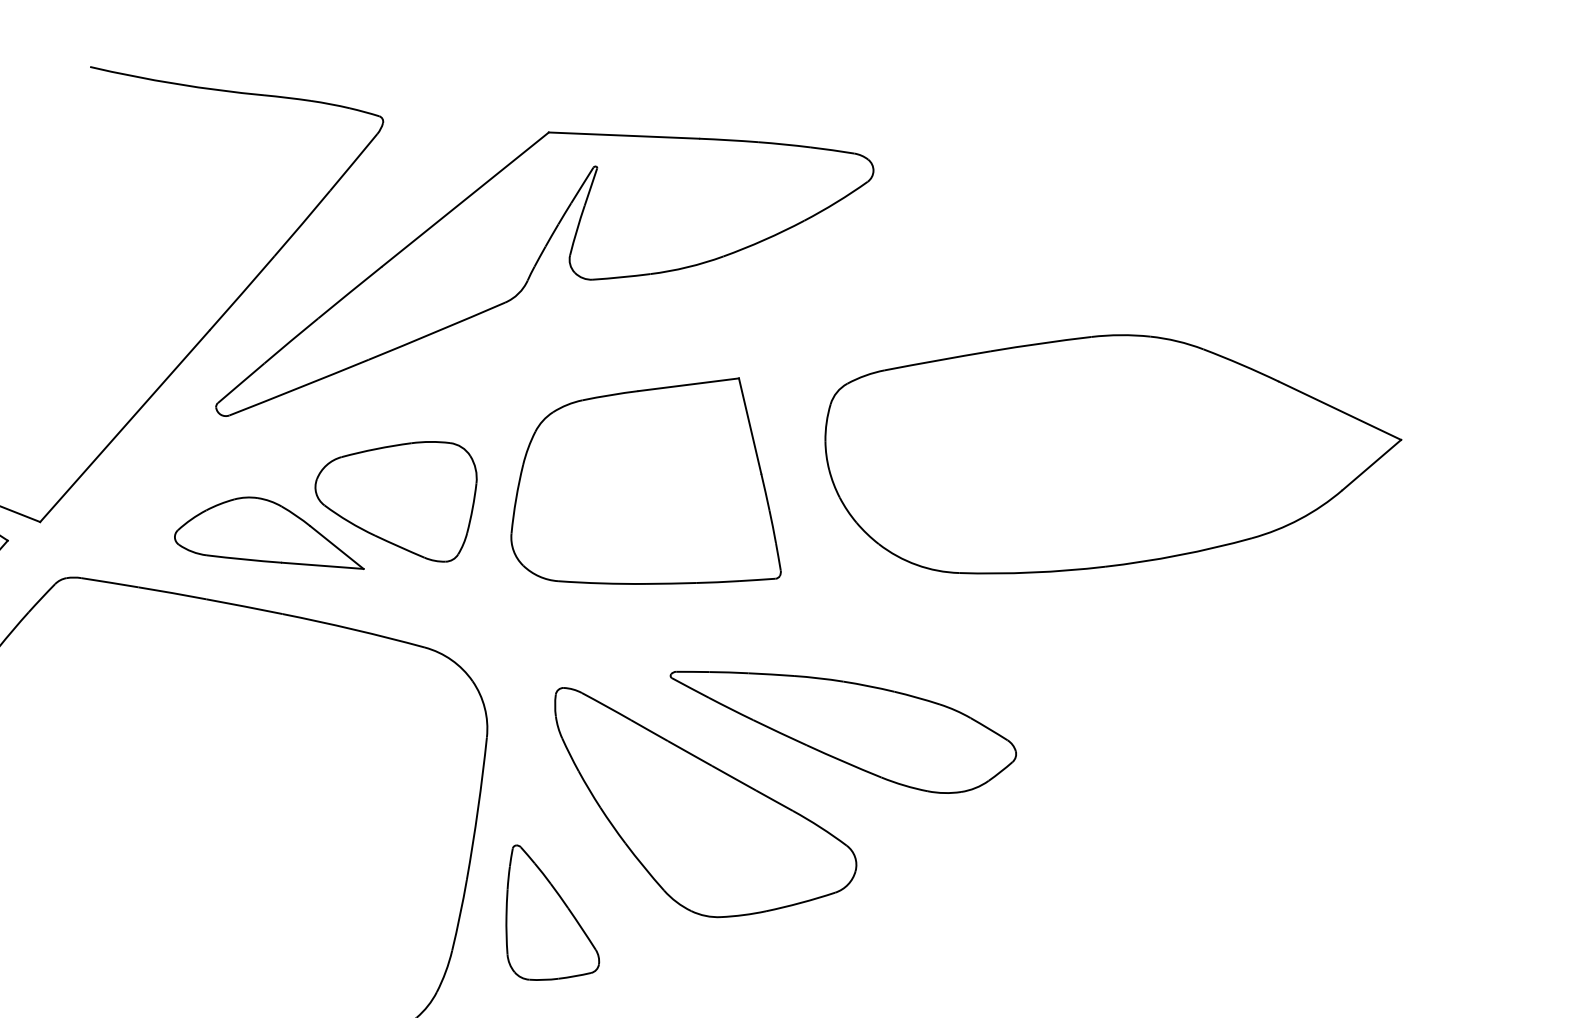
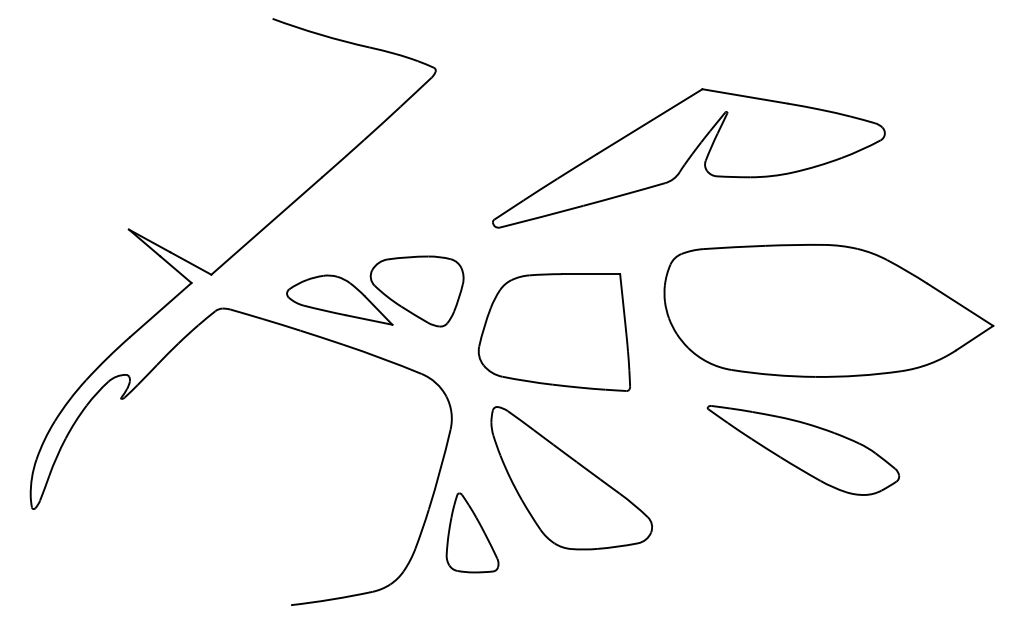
part: (539, 255) -> (688, 158), moved
part: (636, 493) -> (553, 332), moved
part: (845, 728) -> (803, 450), moved

